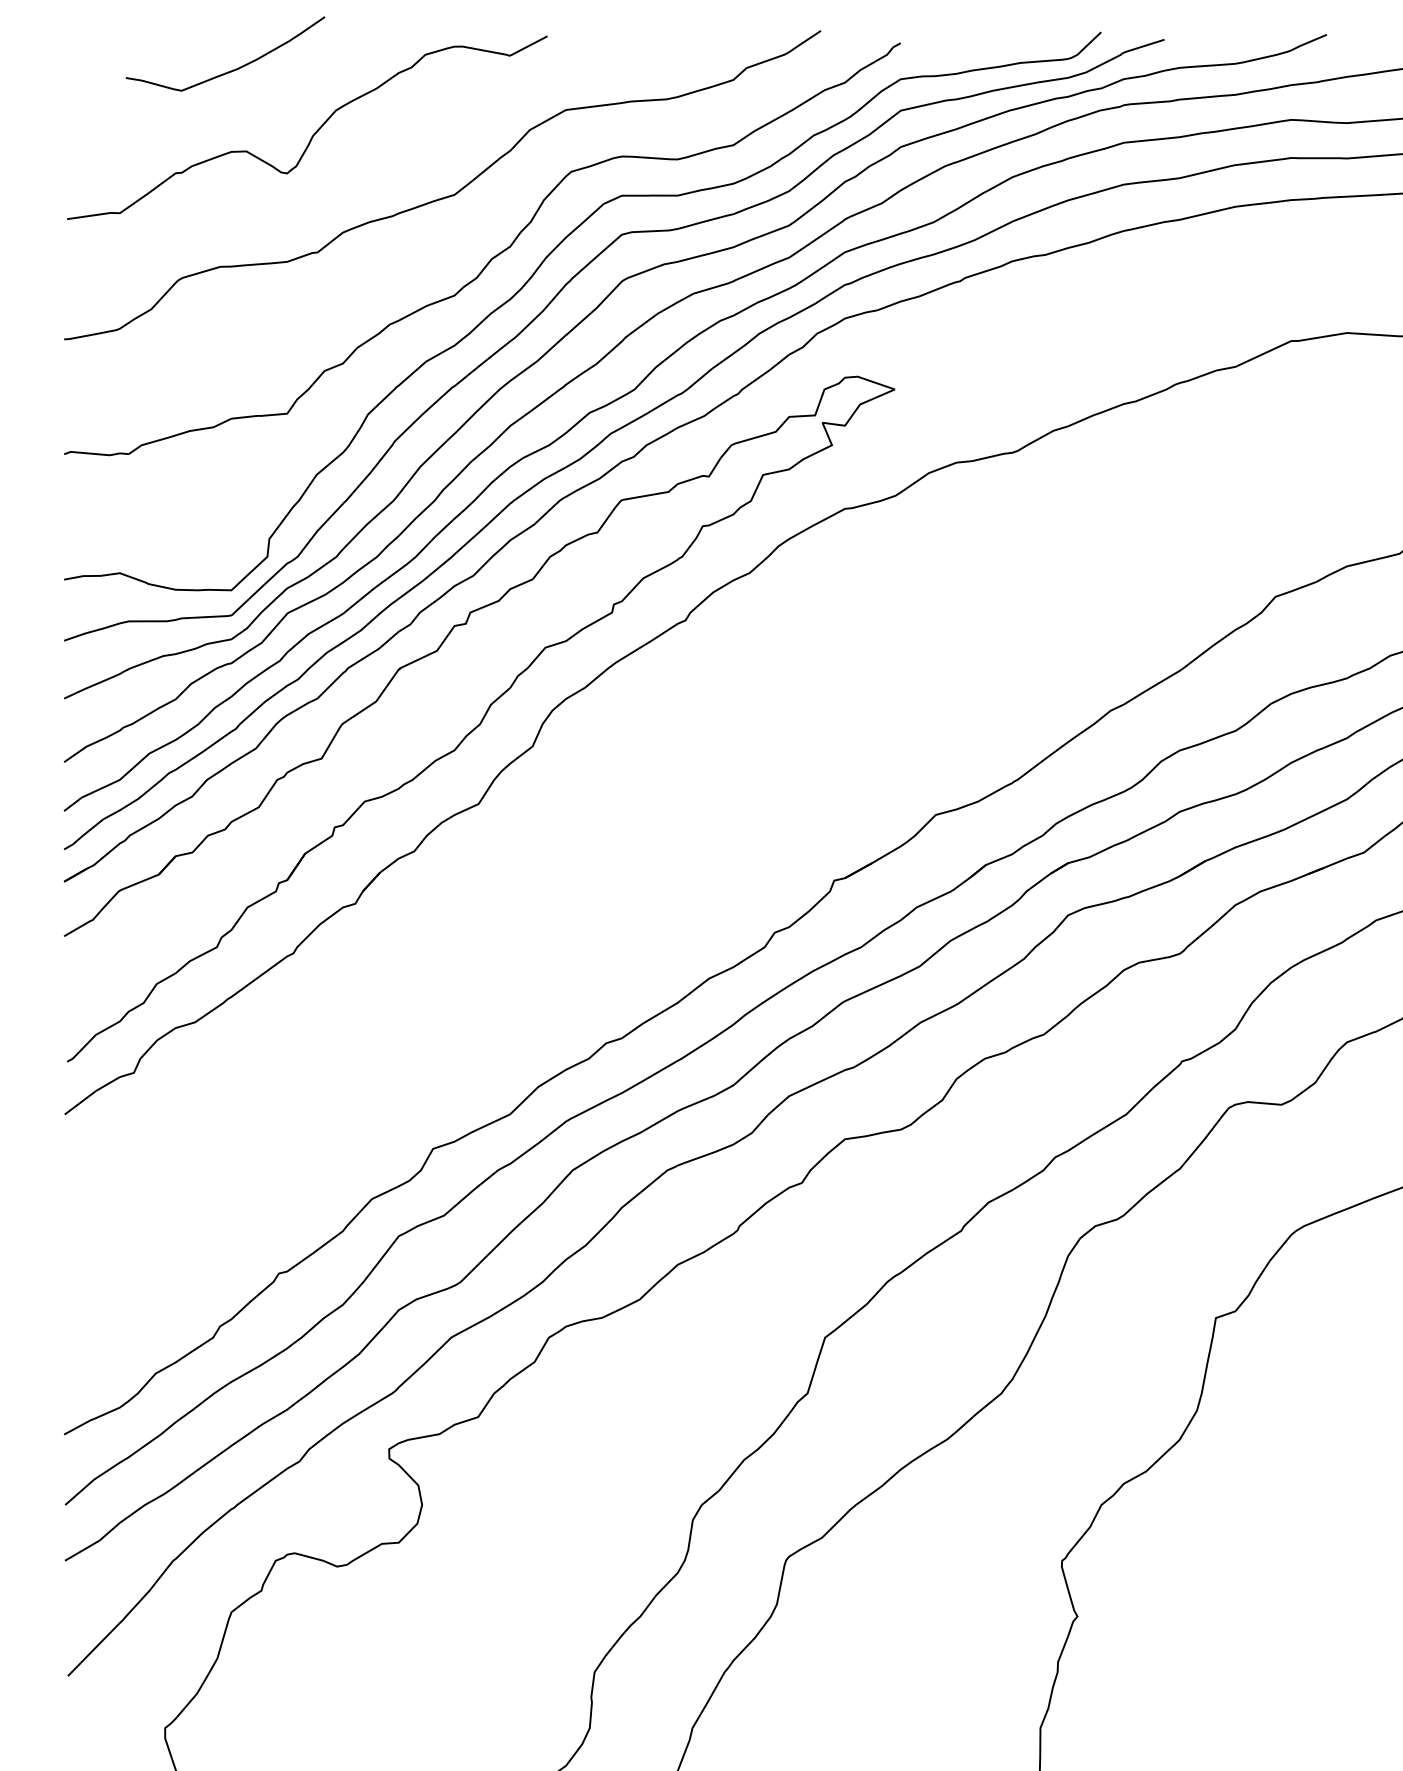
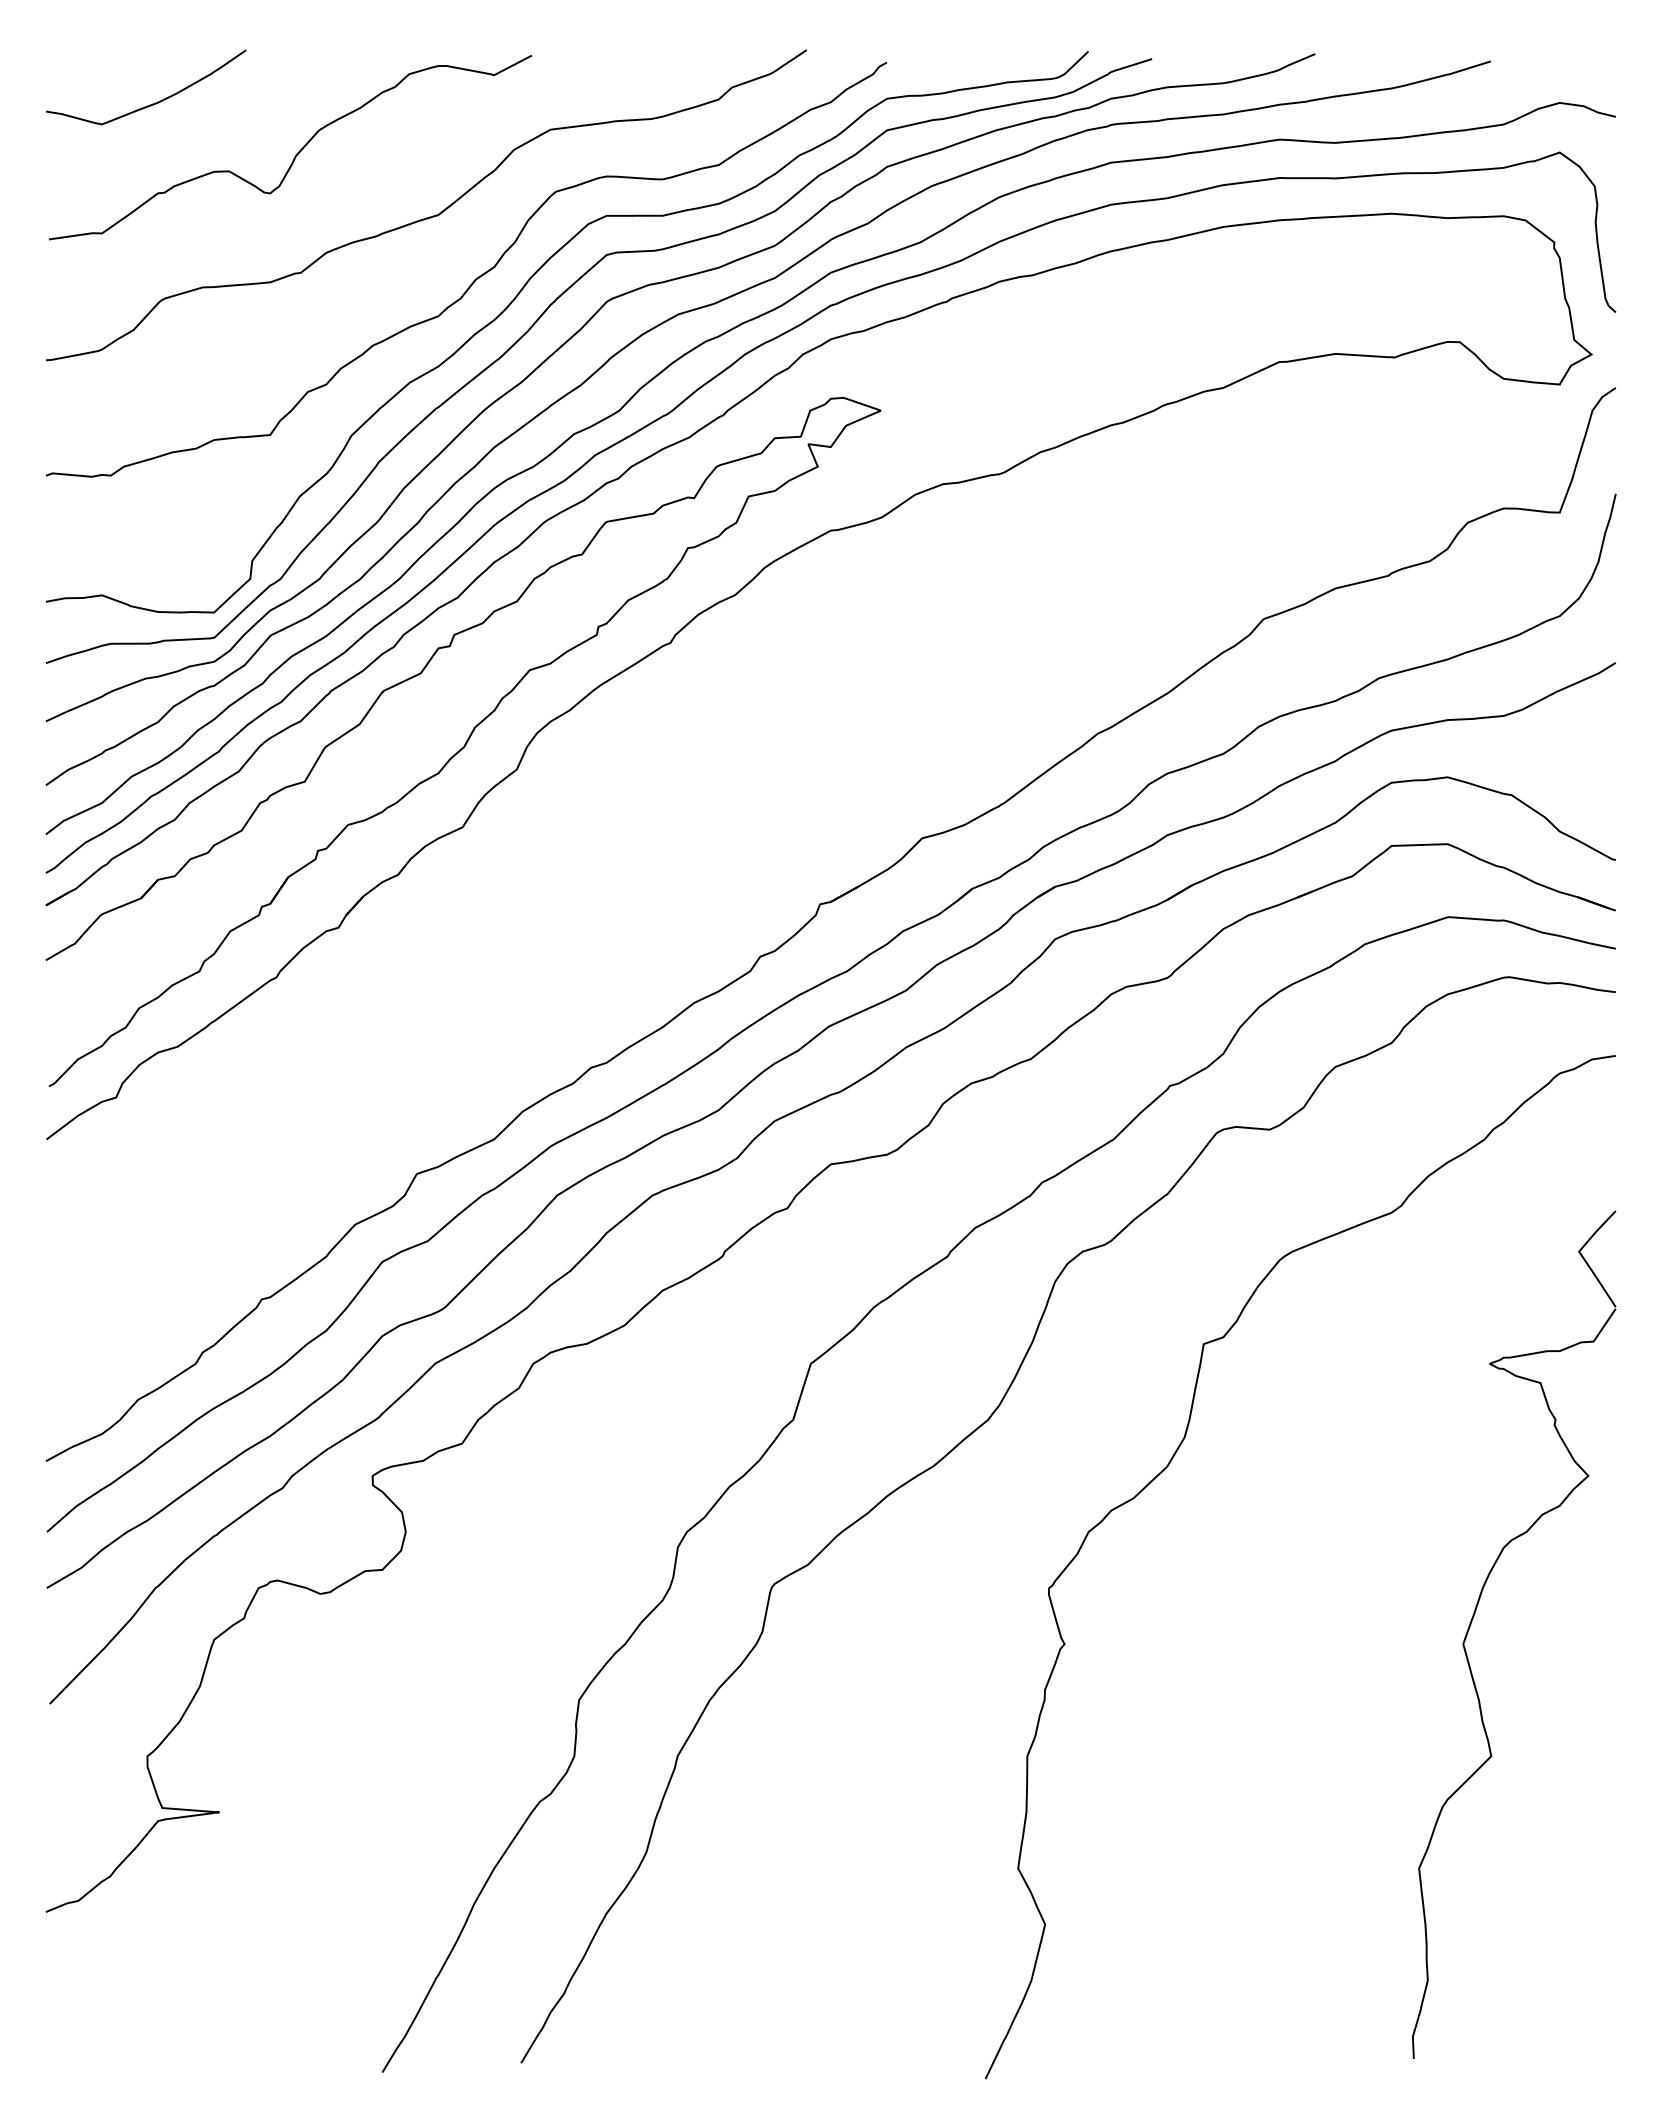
curve: (231, 70) -> (152, 103), moved

